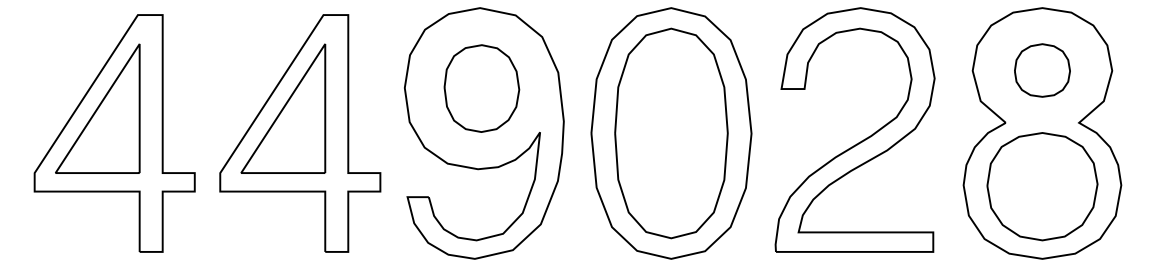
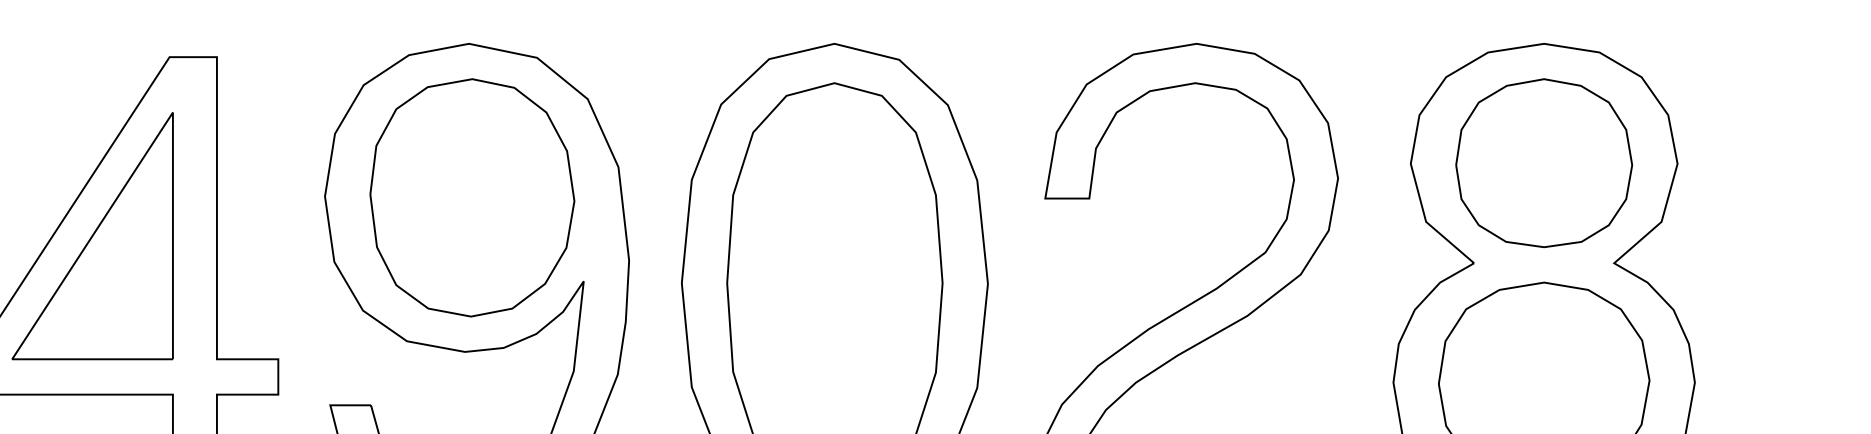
part: (1042, 70) -> (1544, 163), size x1.67
part: (481, 88) -> (471, 197), size x1.43

